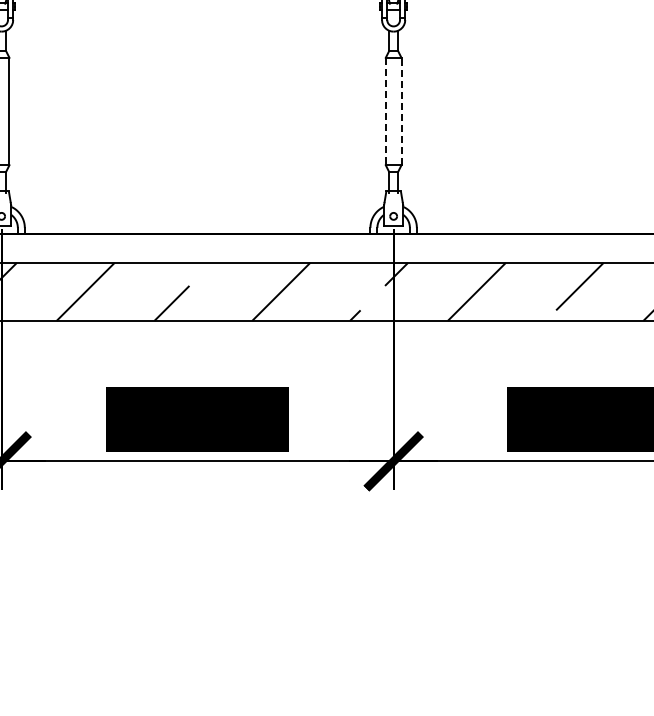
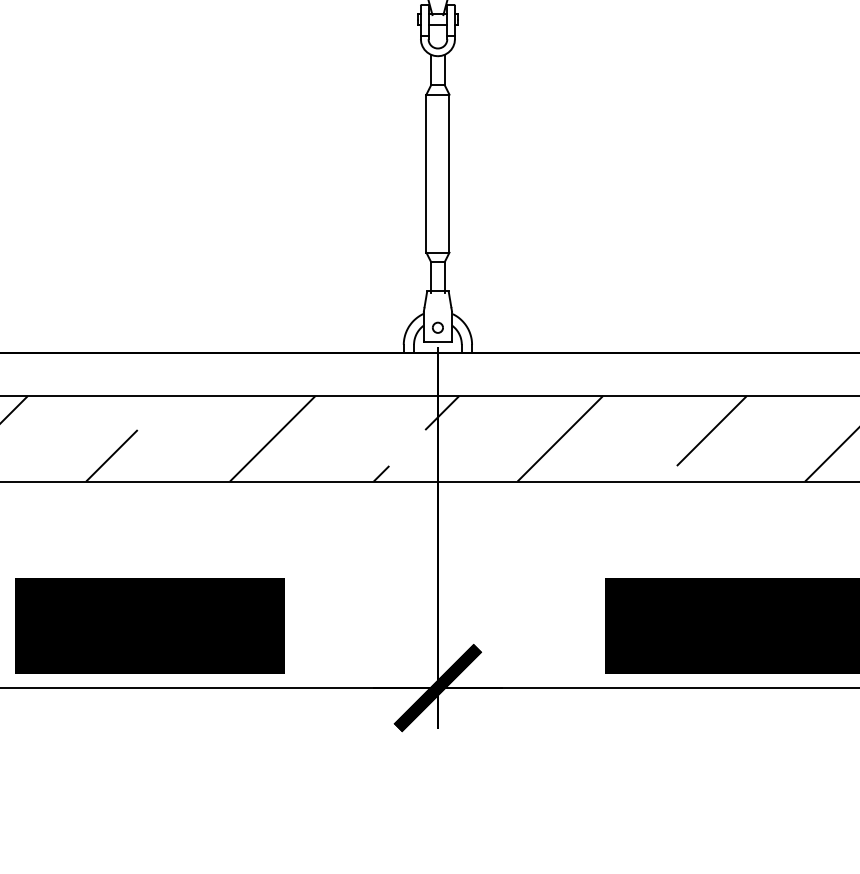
line: (385, 111) -> (425, 173), dashed -> solid
line: (401, 111) -> (449, 173), dashed -> solid

